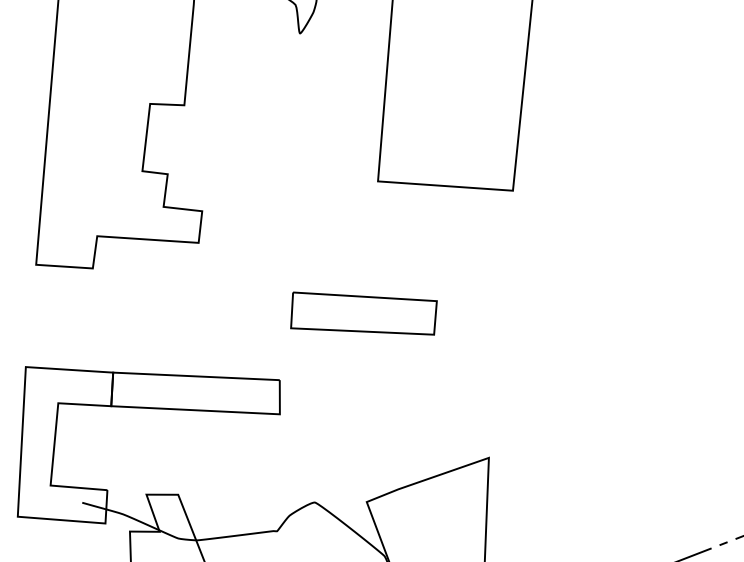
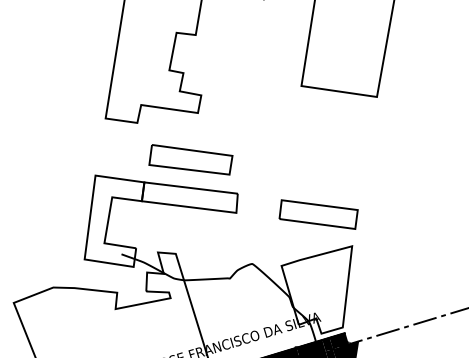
part: (363, 313) -> (190, 159), moved
part: (425, 406) -> (318, 214), added

